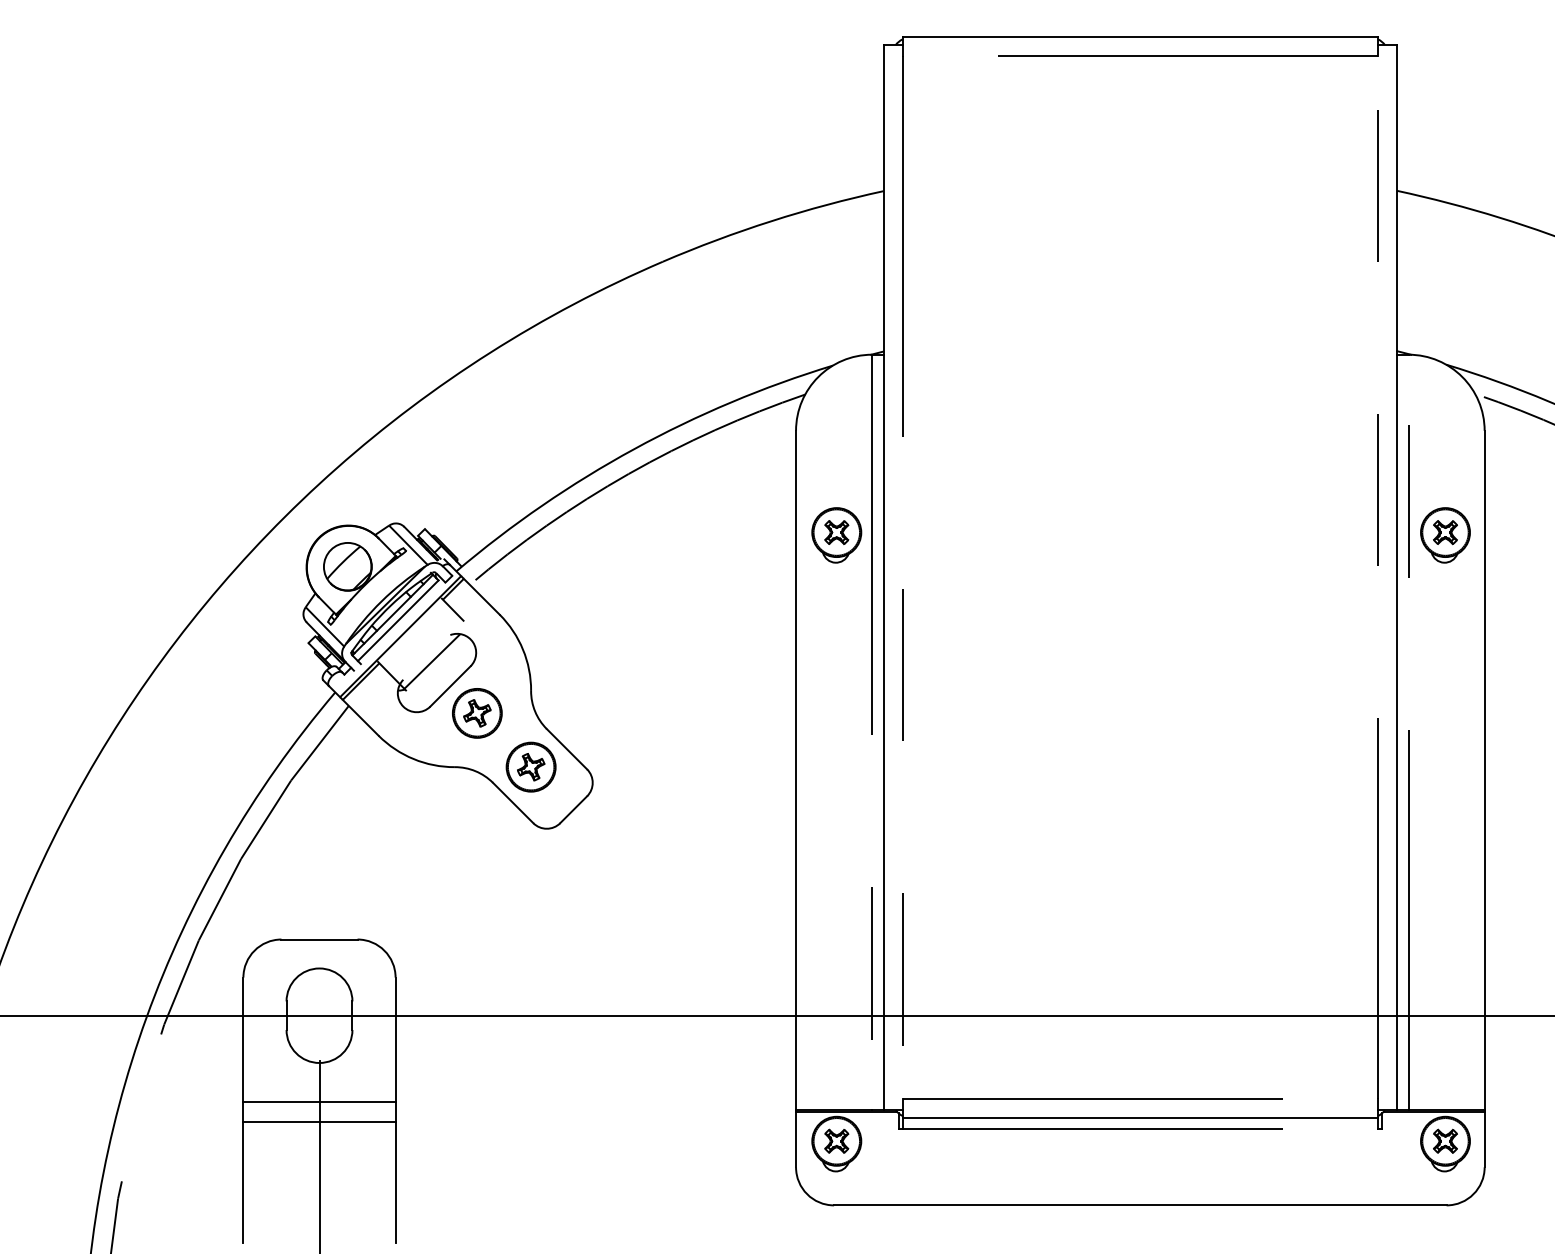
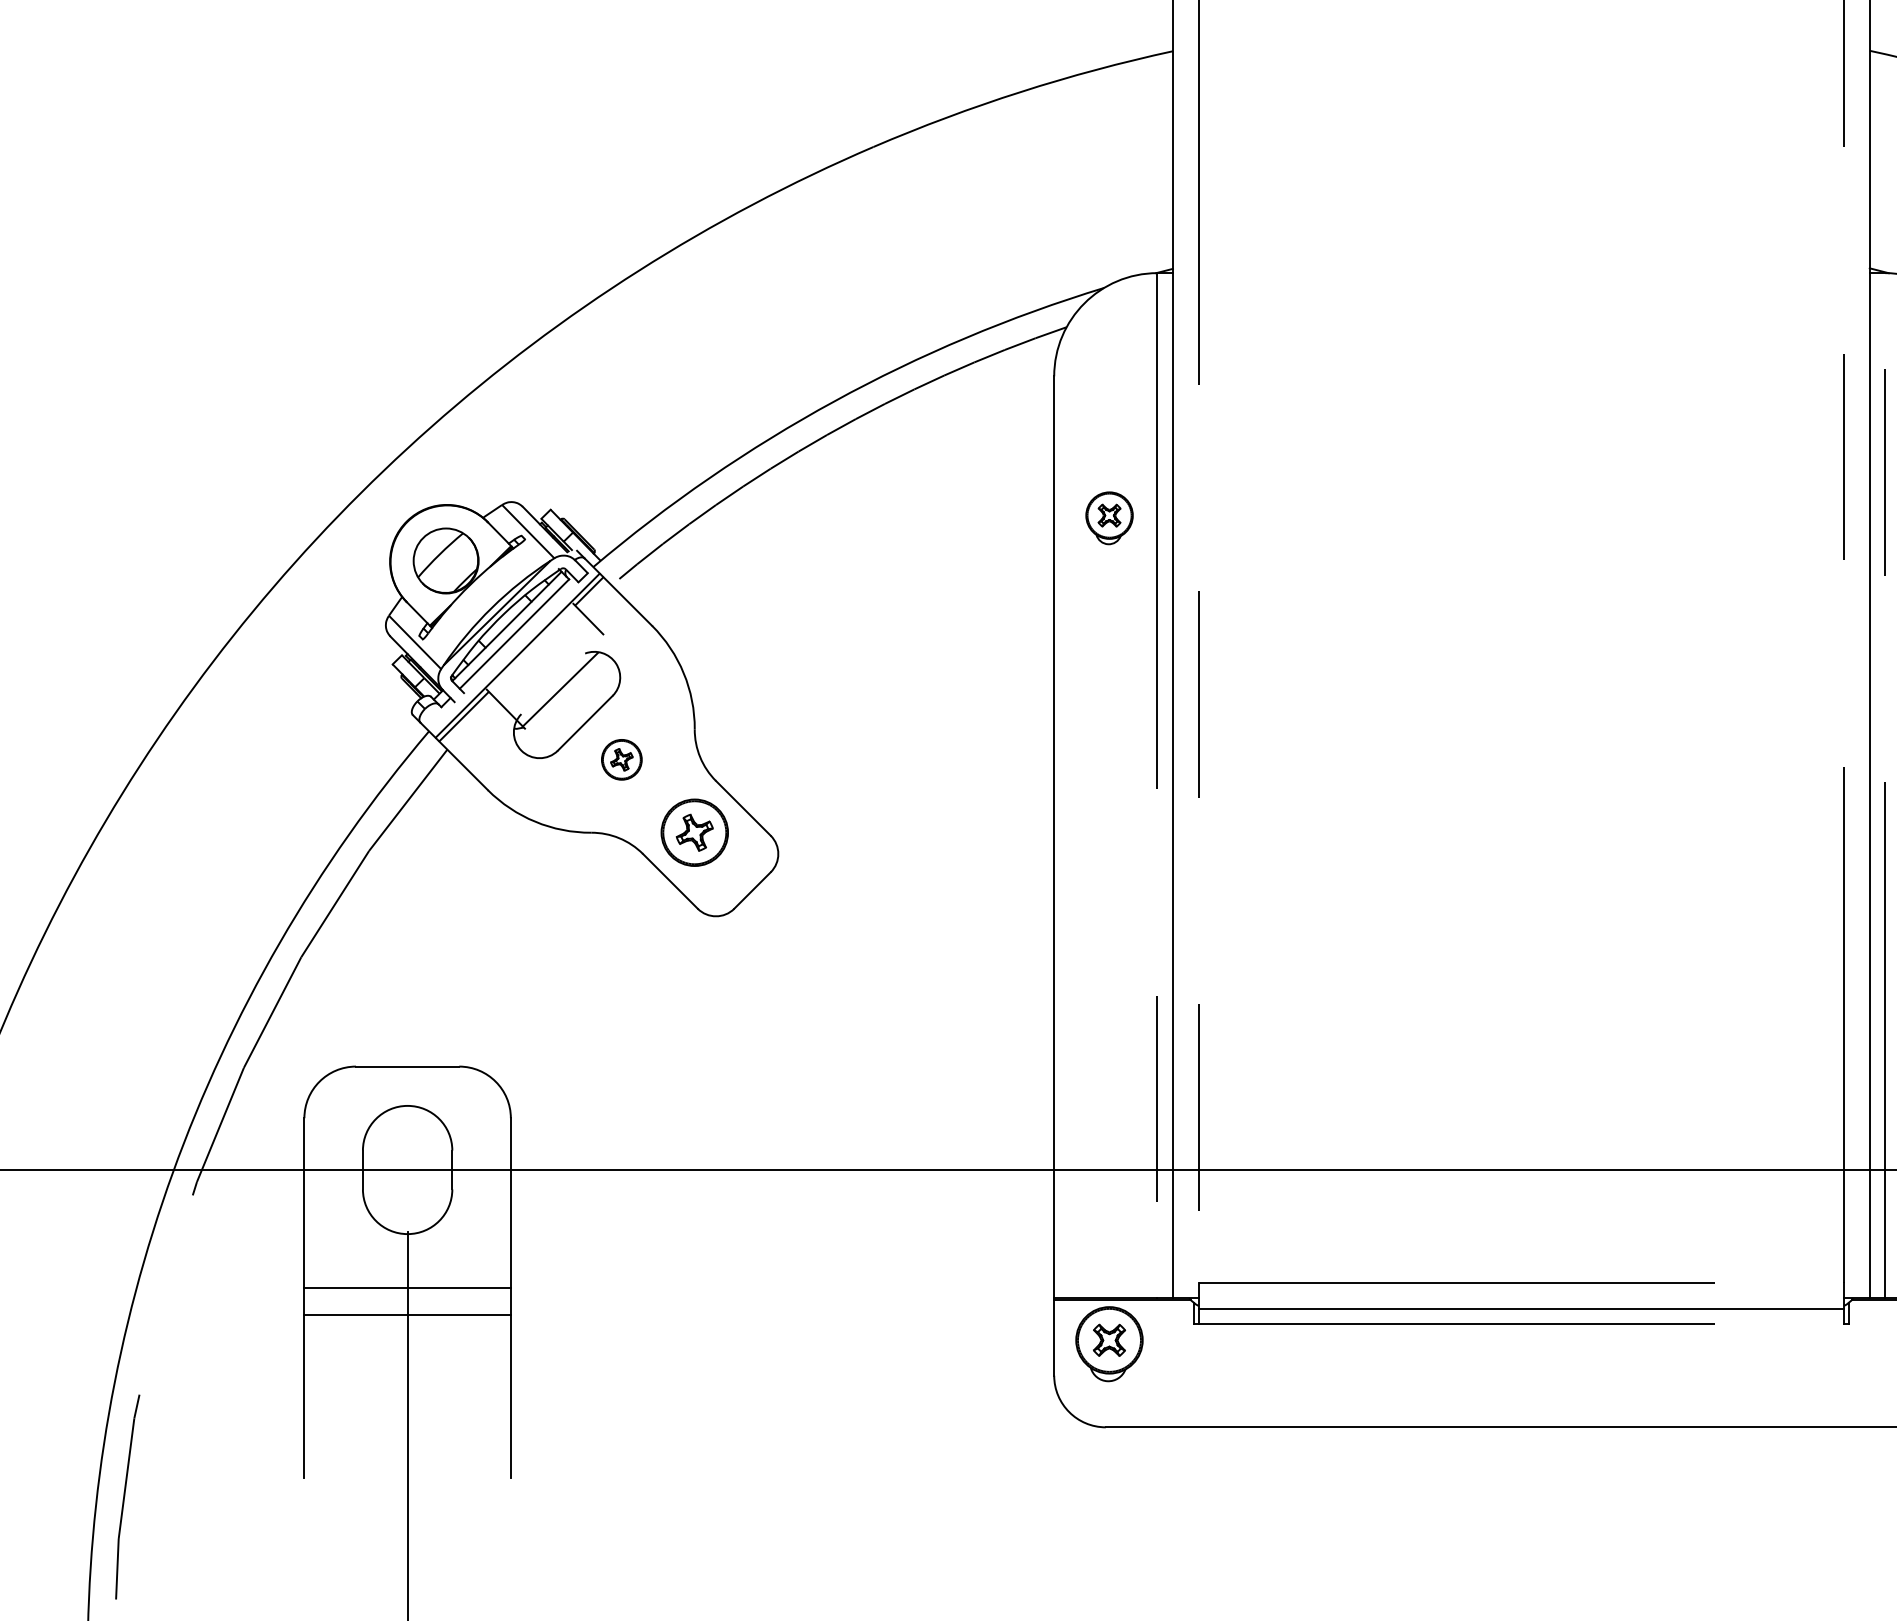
part: (836, 535) -> (1109, 518), size x0.7
part: (477, 713) -> (621, 759), size x0.6

